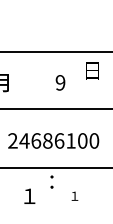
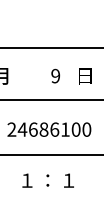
text: (92, 71) -> (85, 76), moved
part: (51, 182) -> (47, 180), moved
part: (74, 196) -> (68, 180), size x1.67

